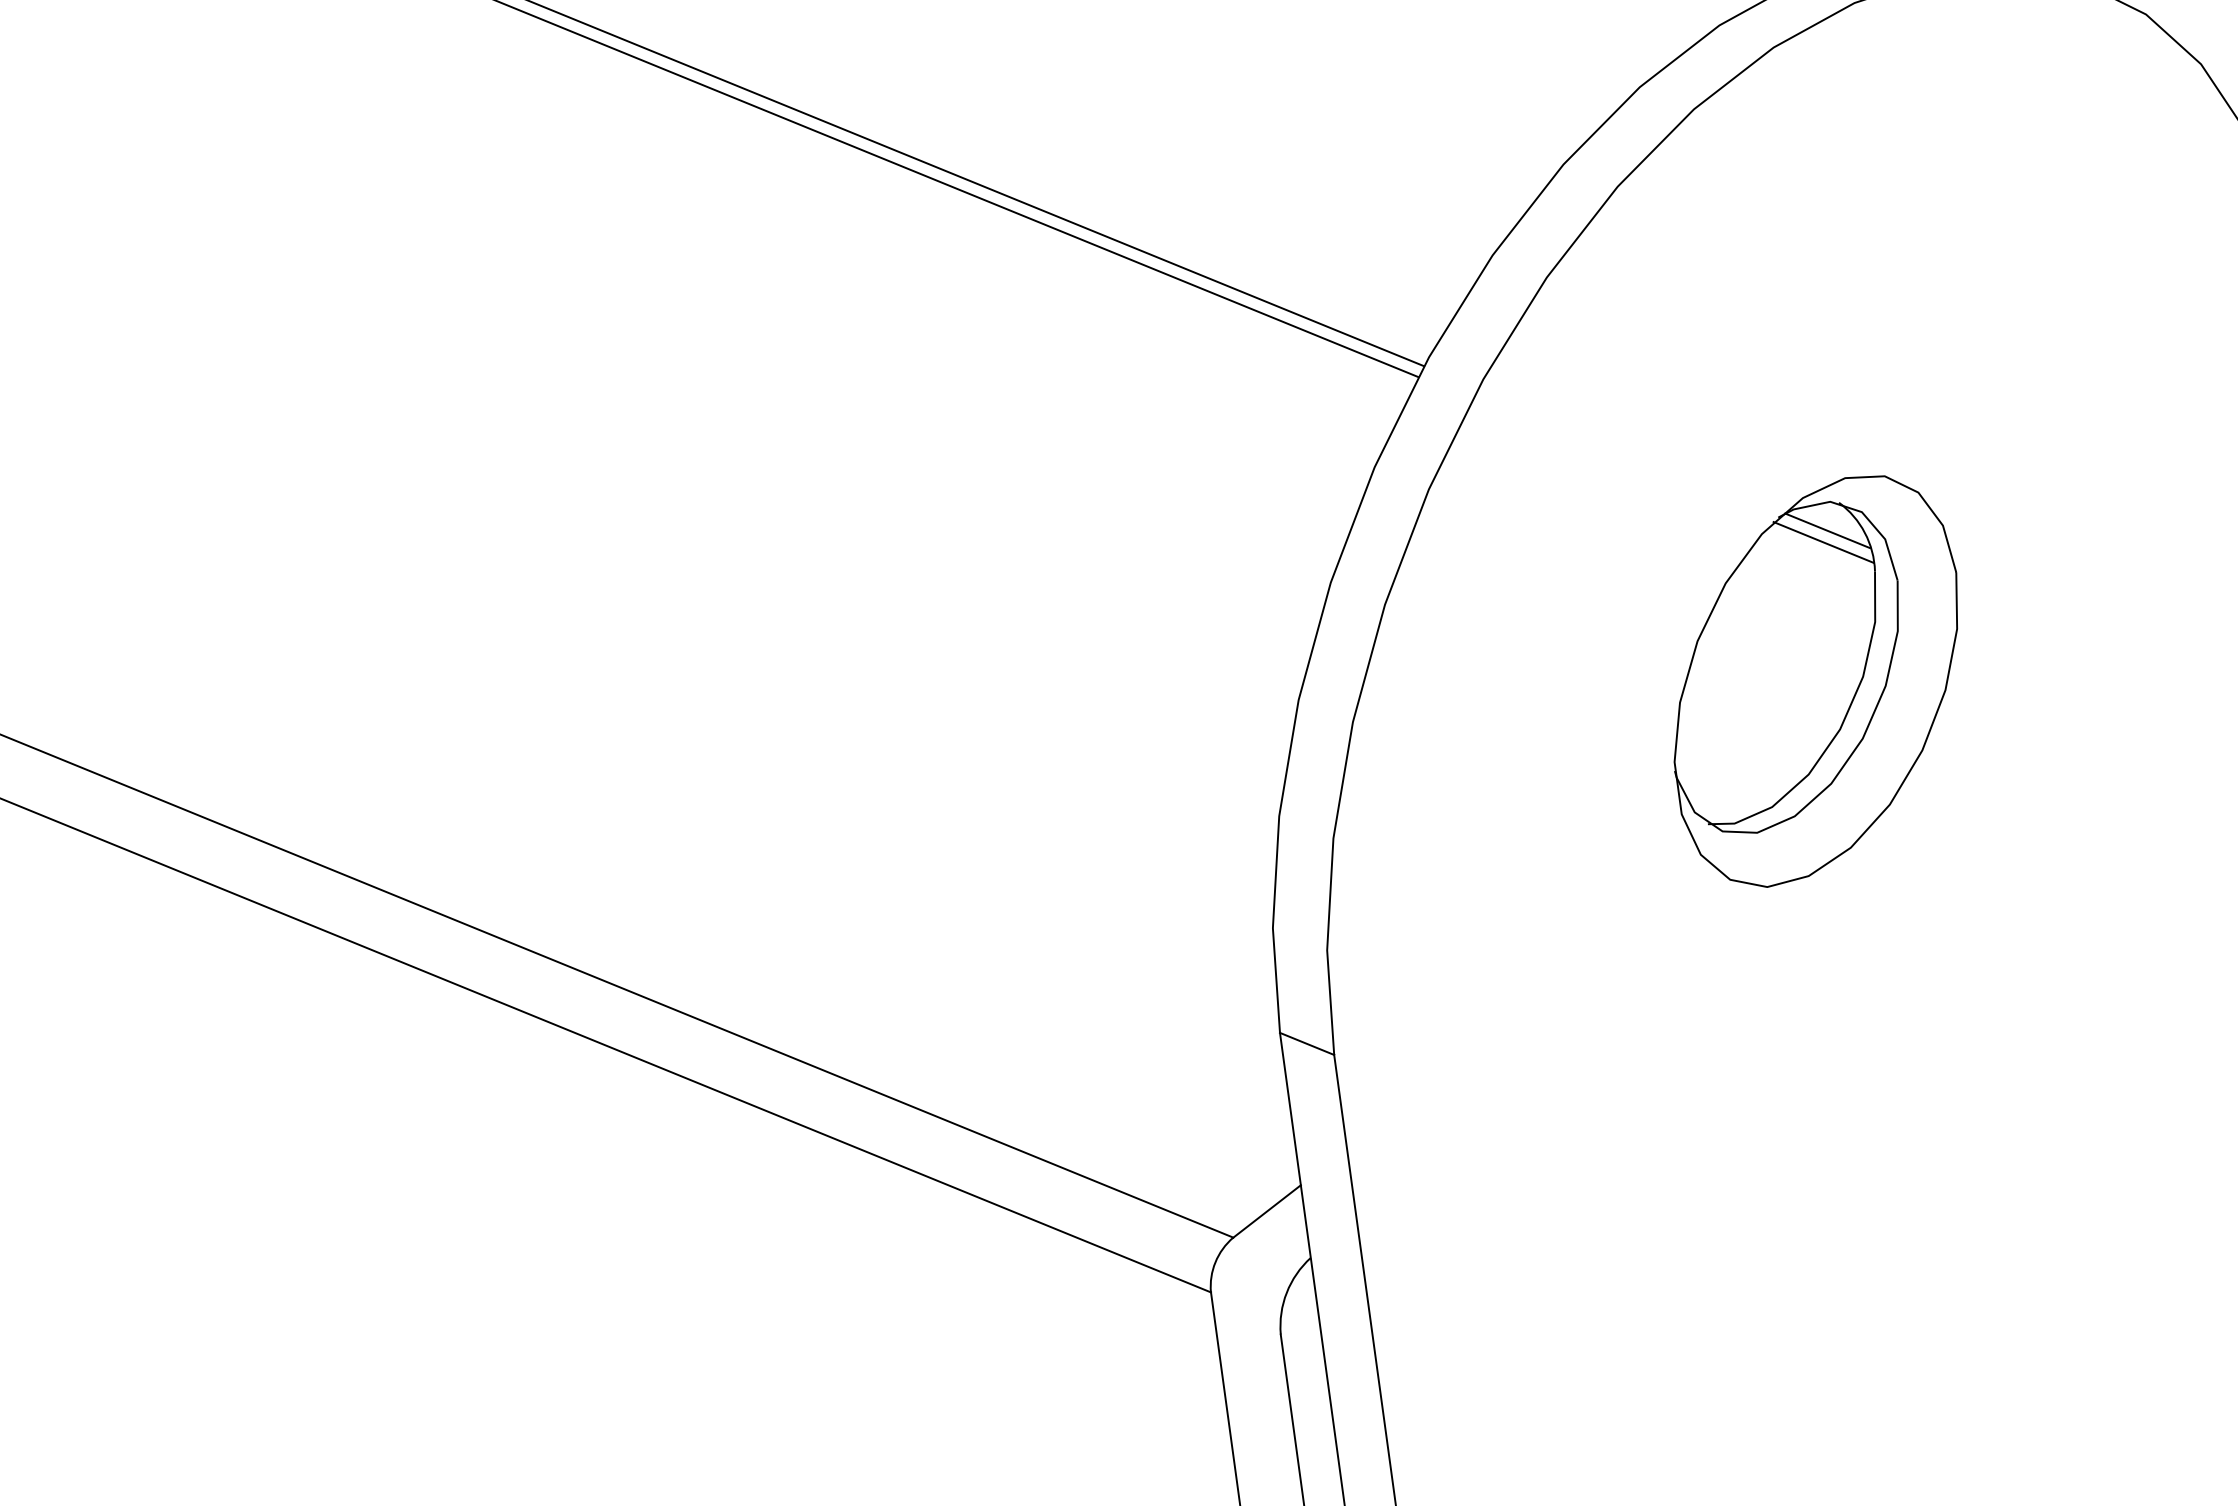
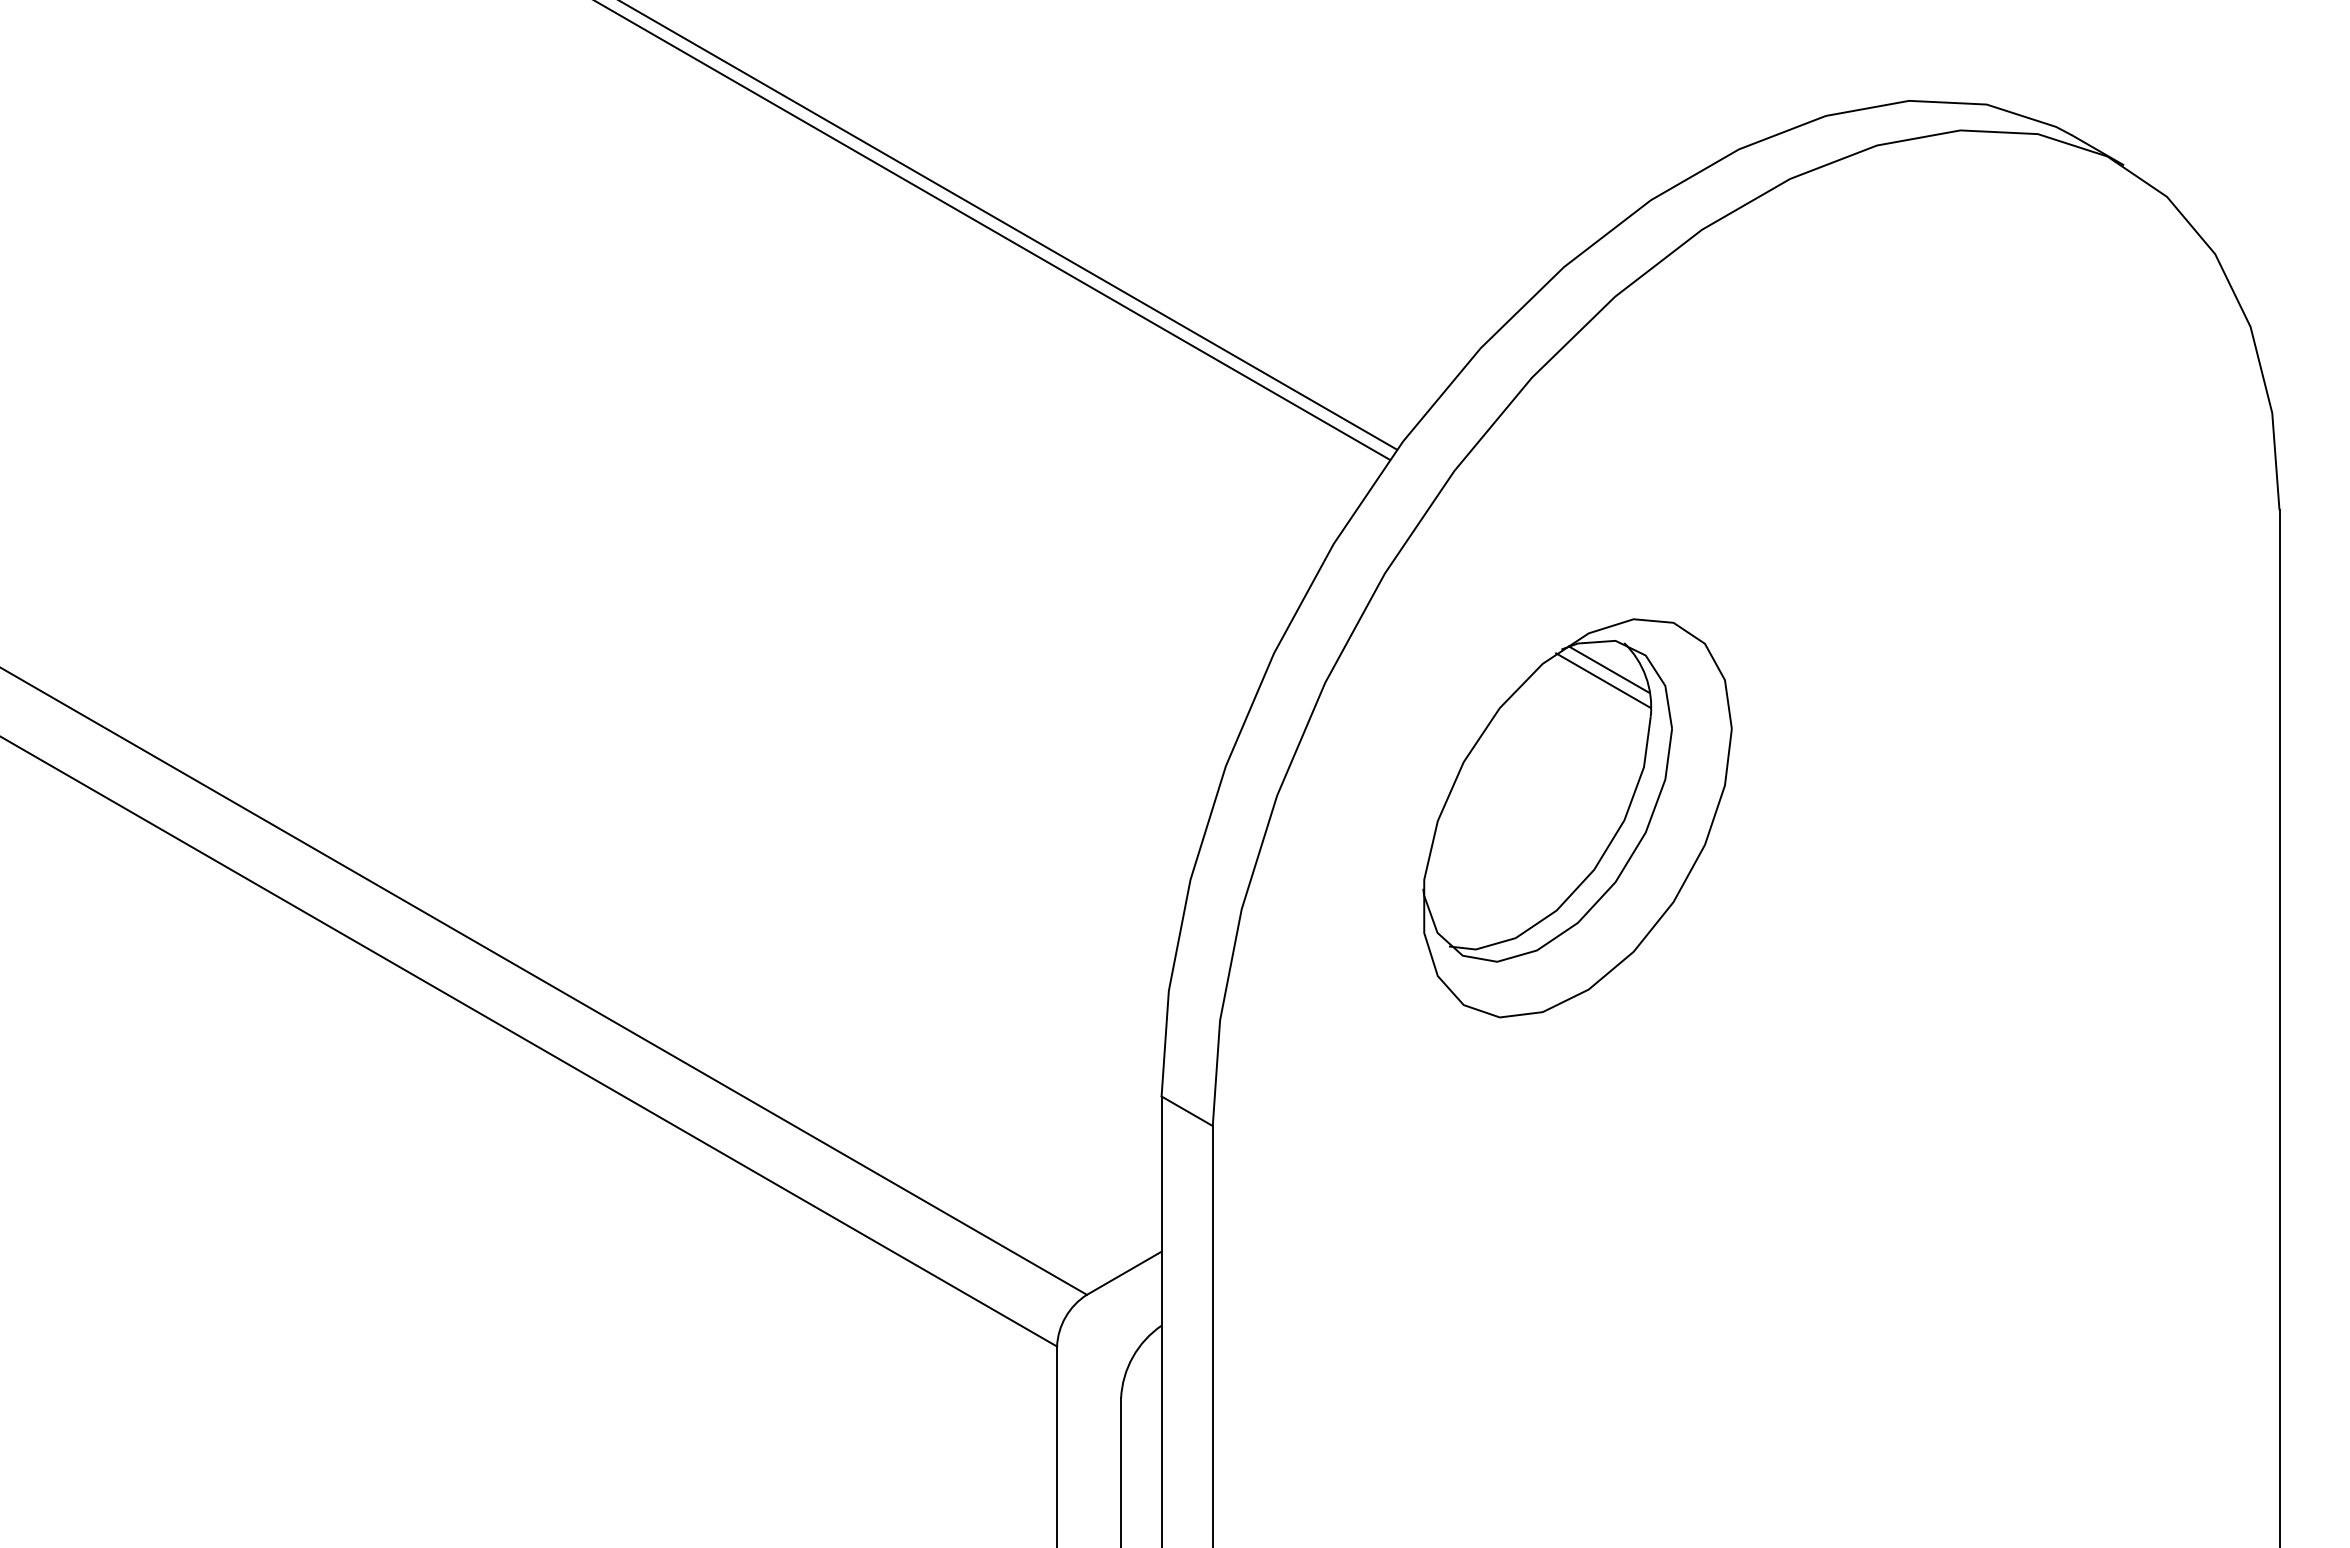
part: (1816, 681) -> (1577, 818), moved

